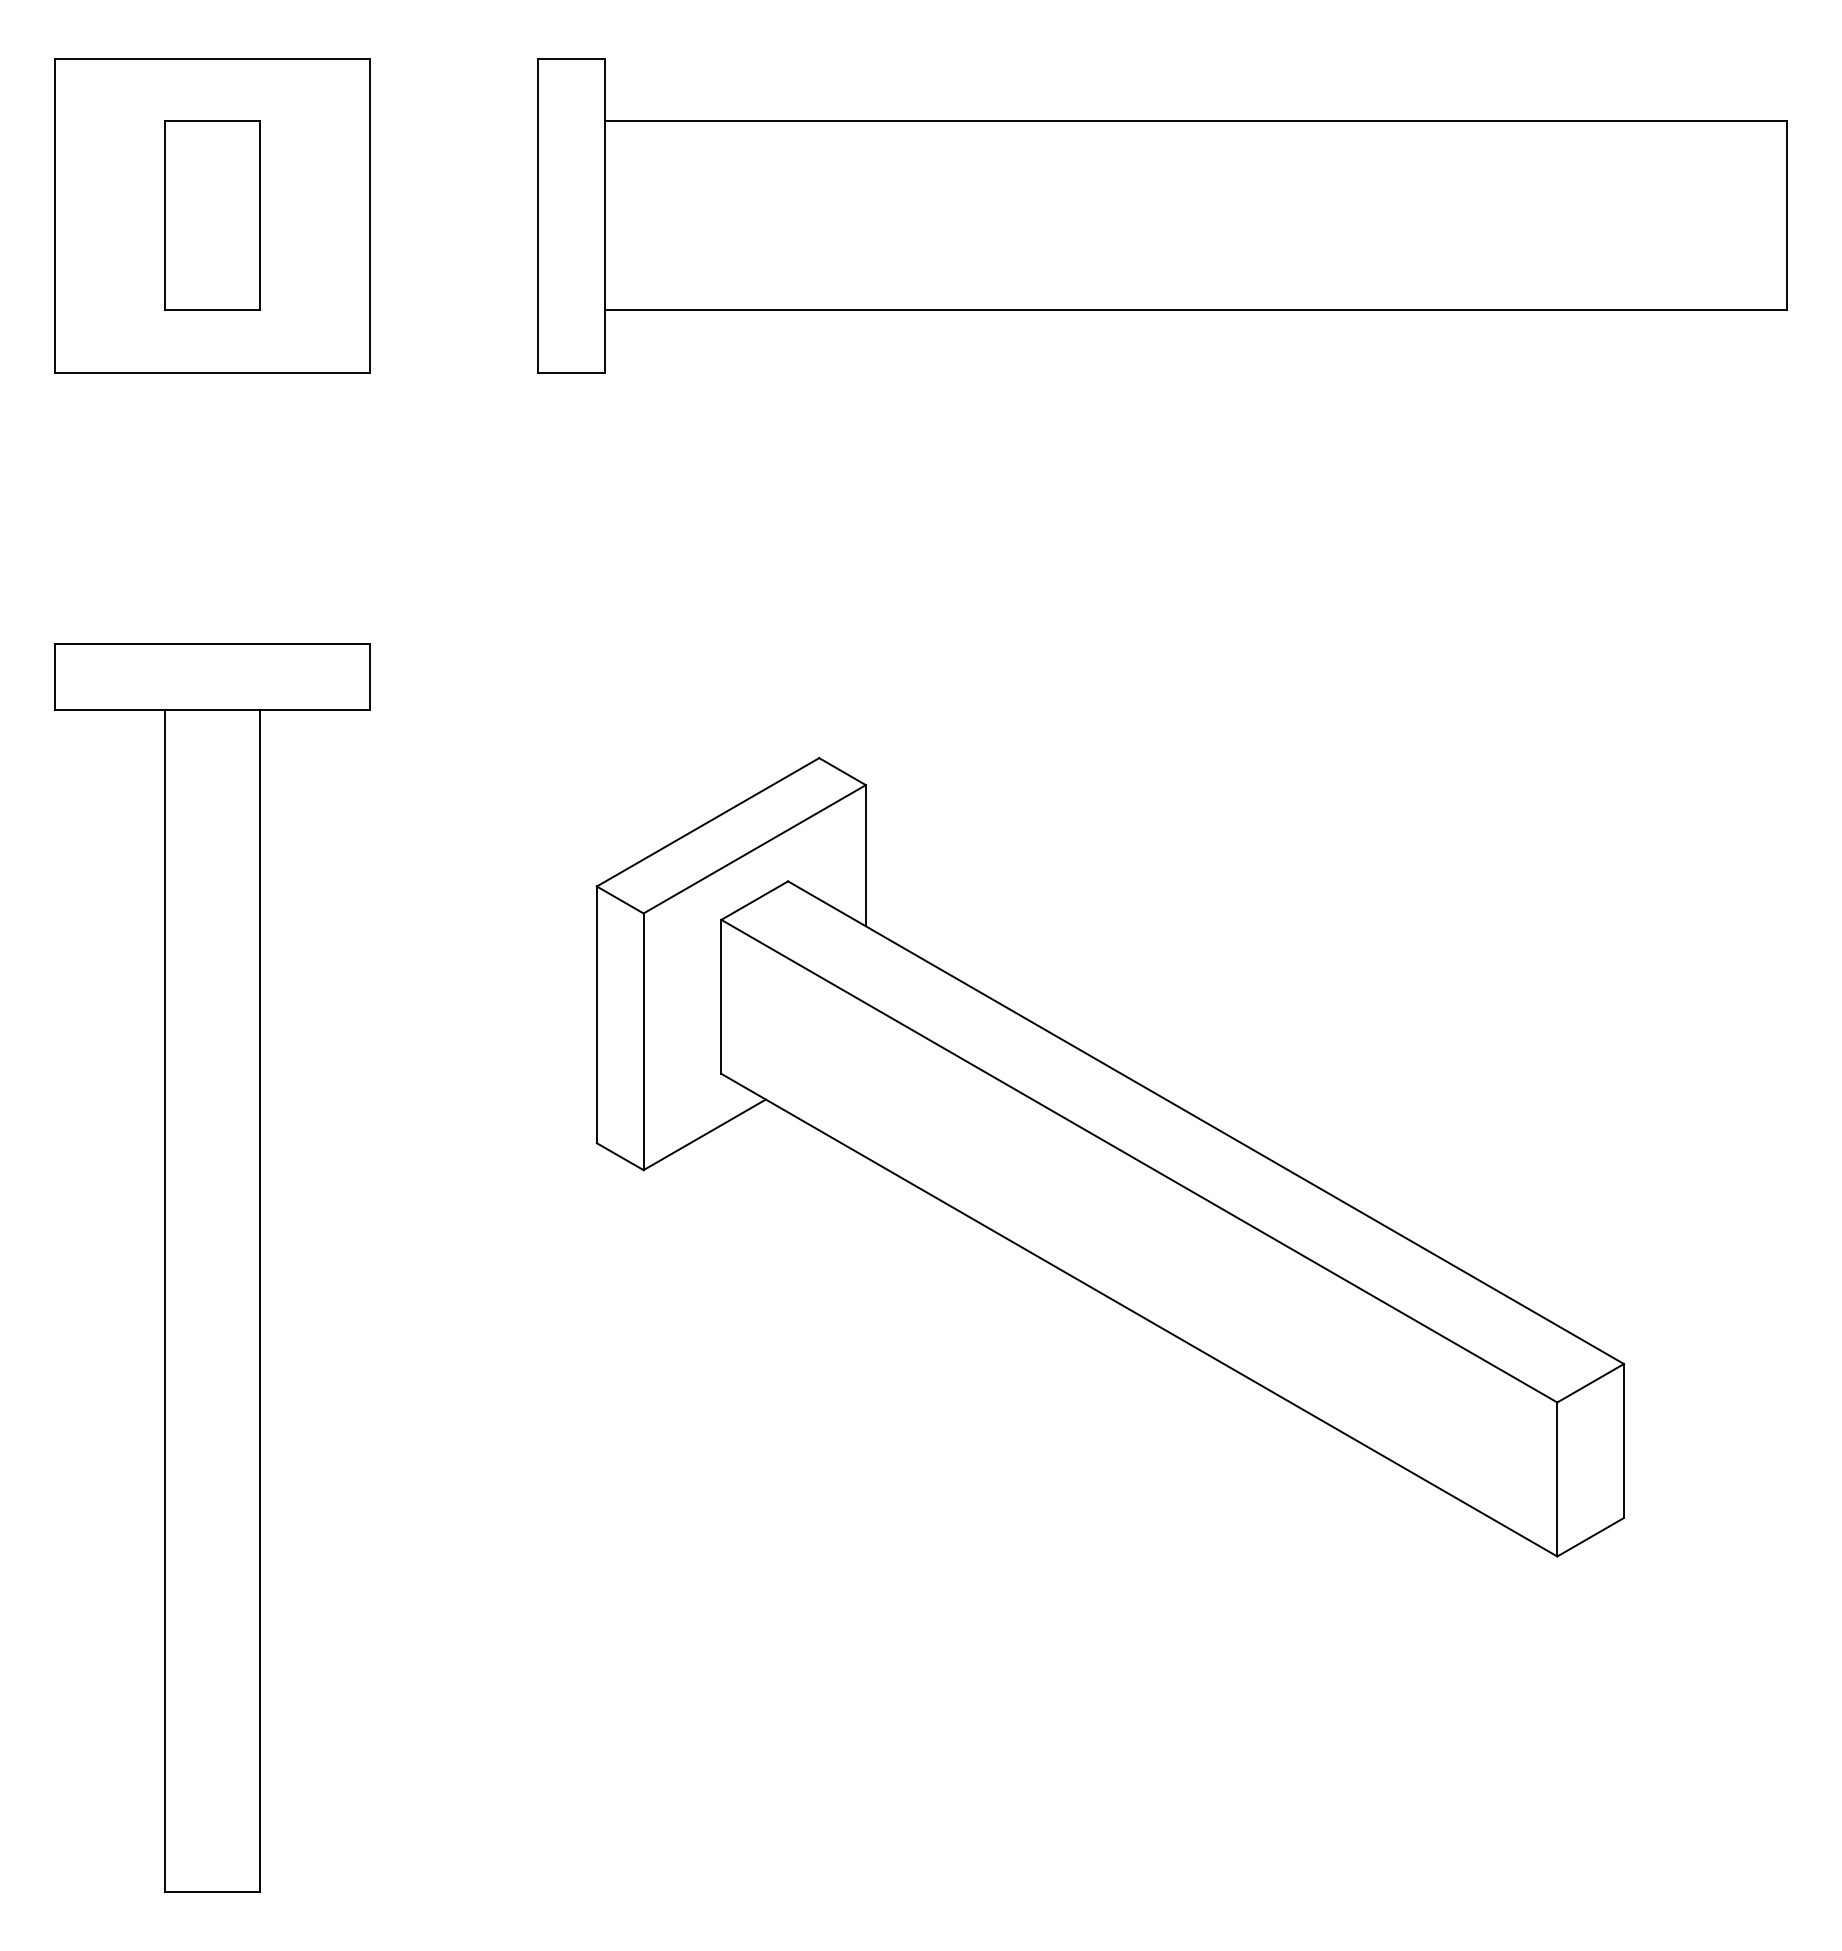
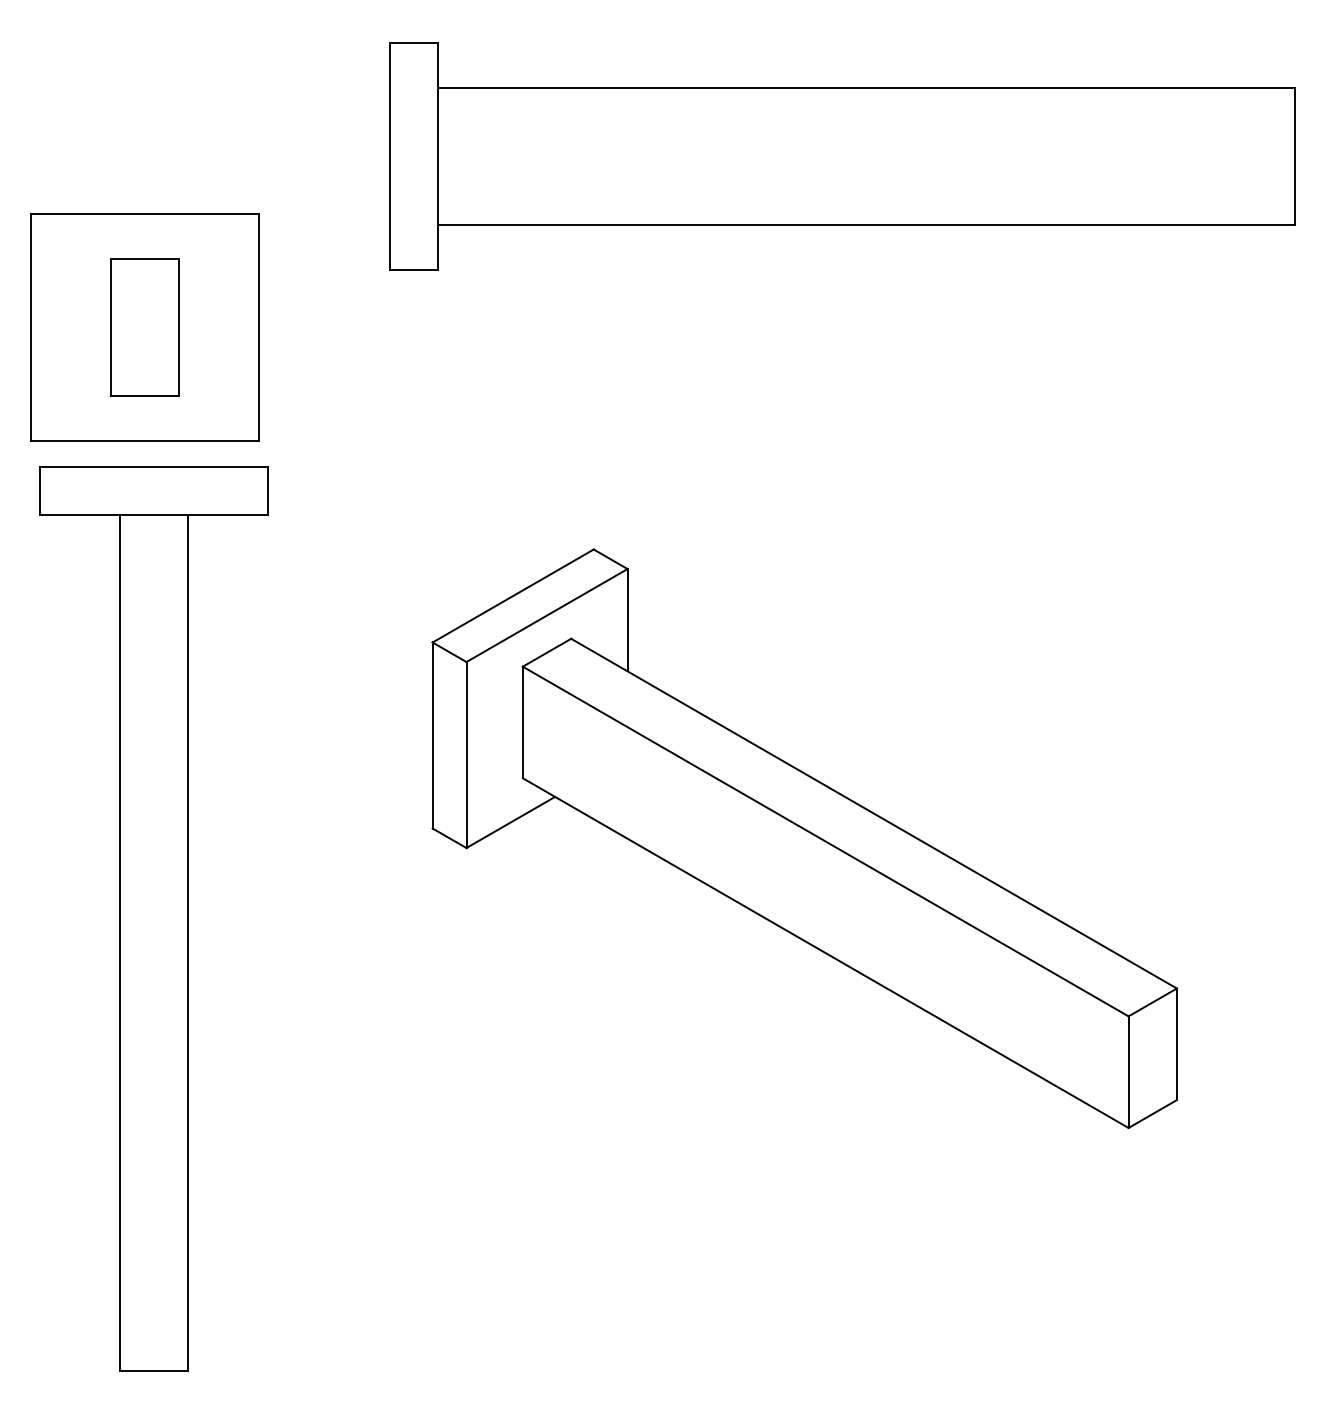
part: (212, 215) -> (144, 327), moved

